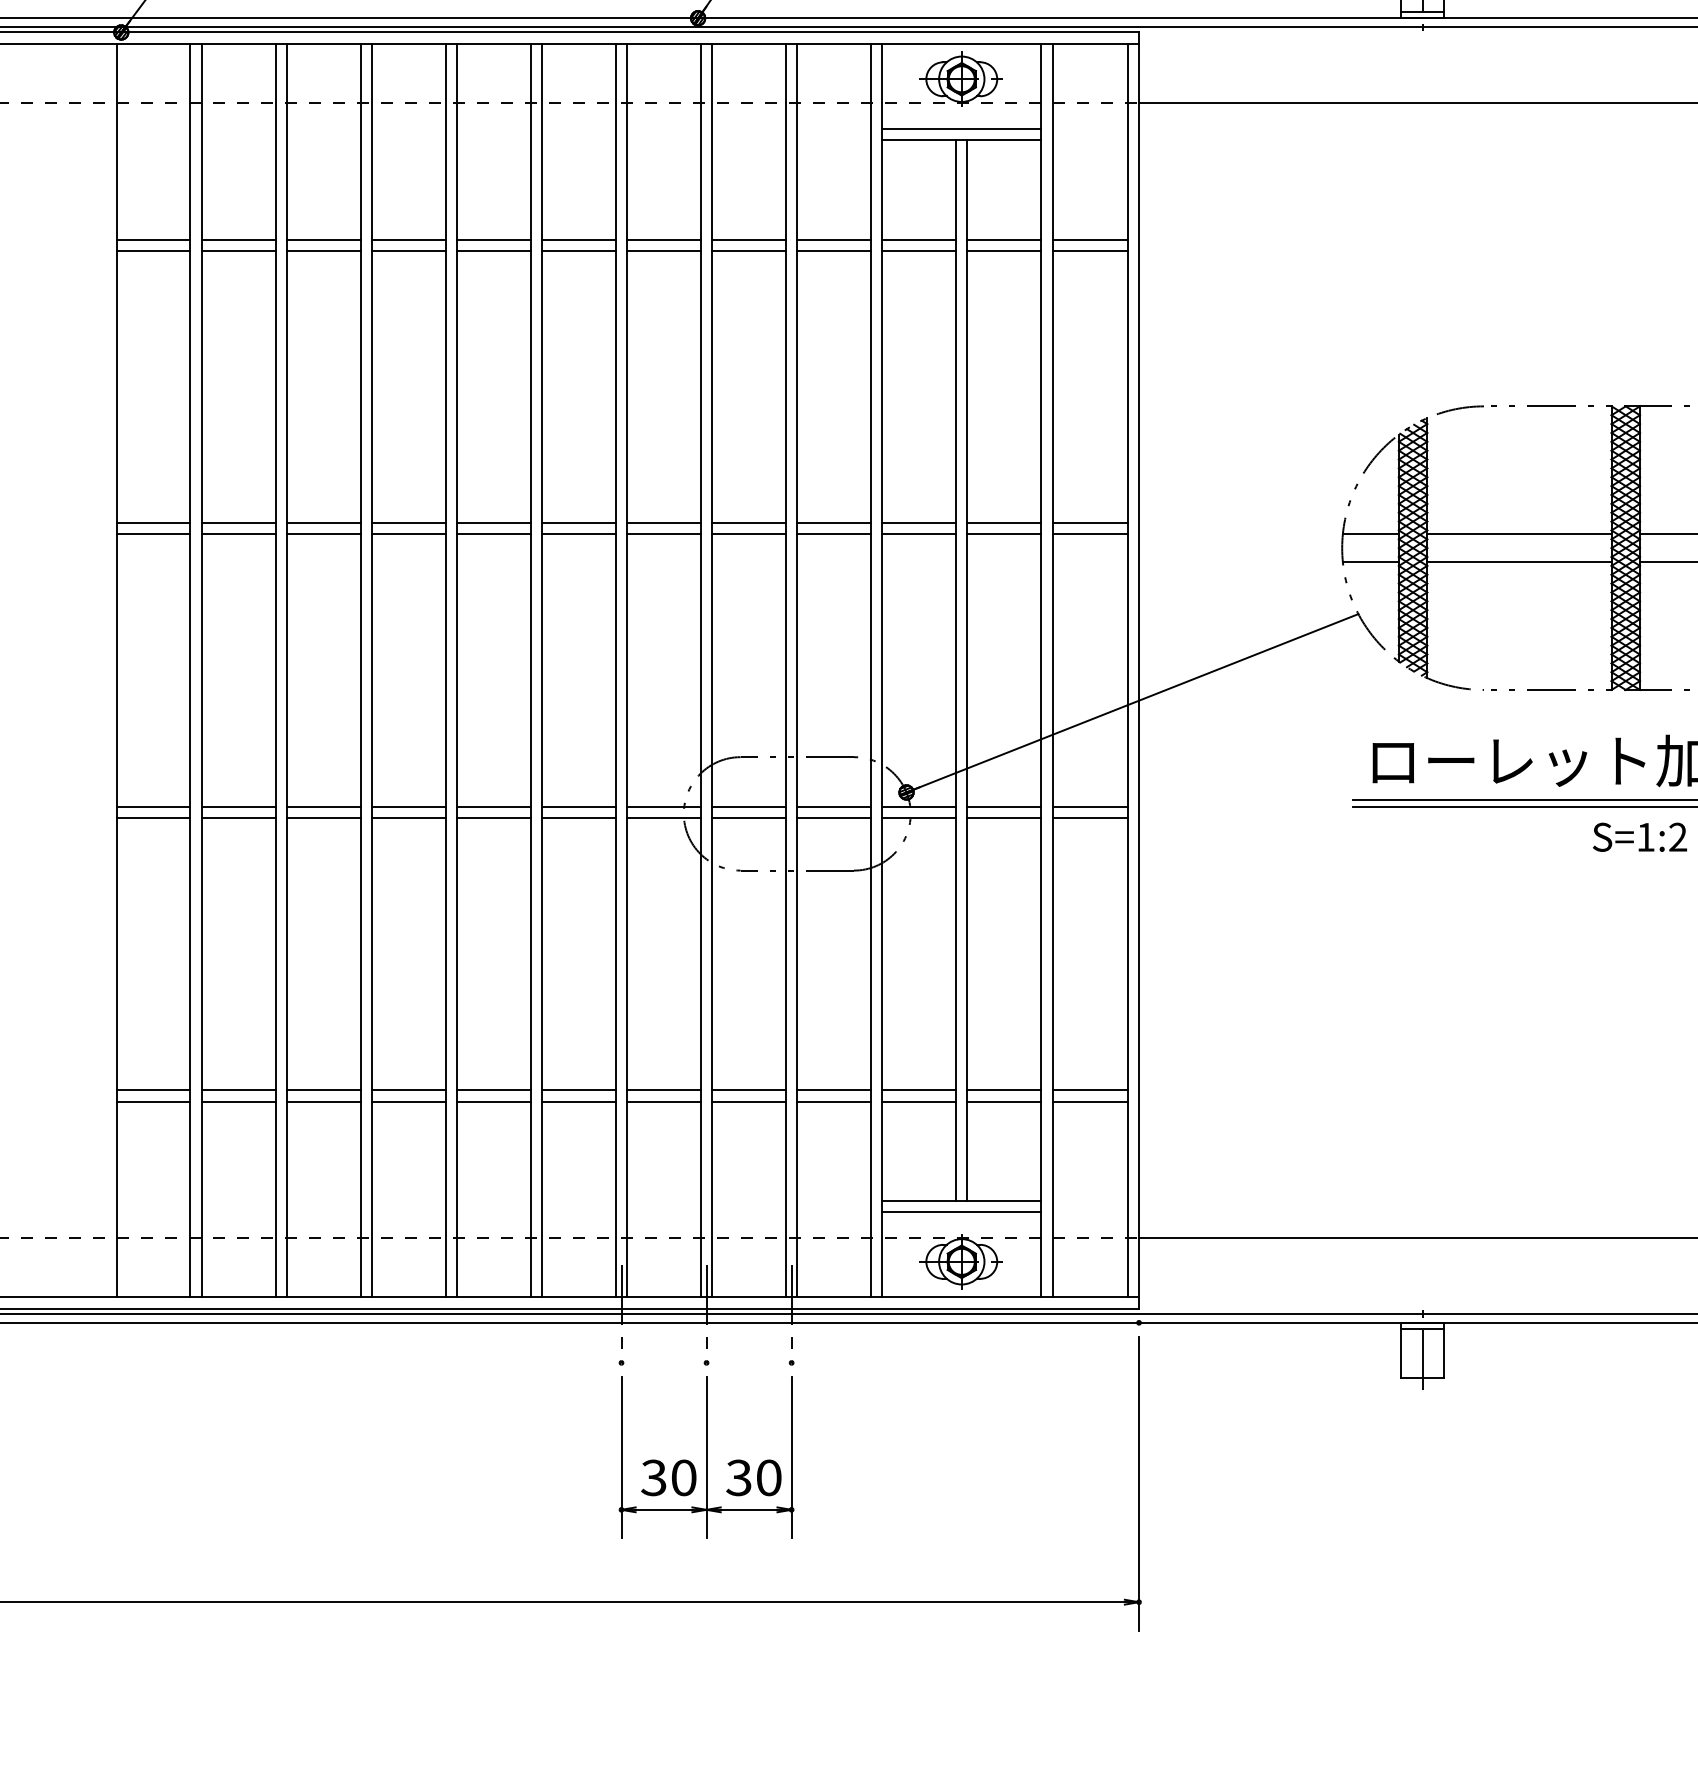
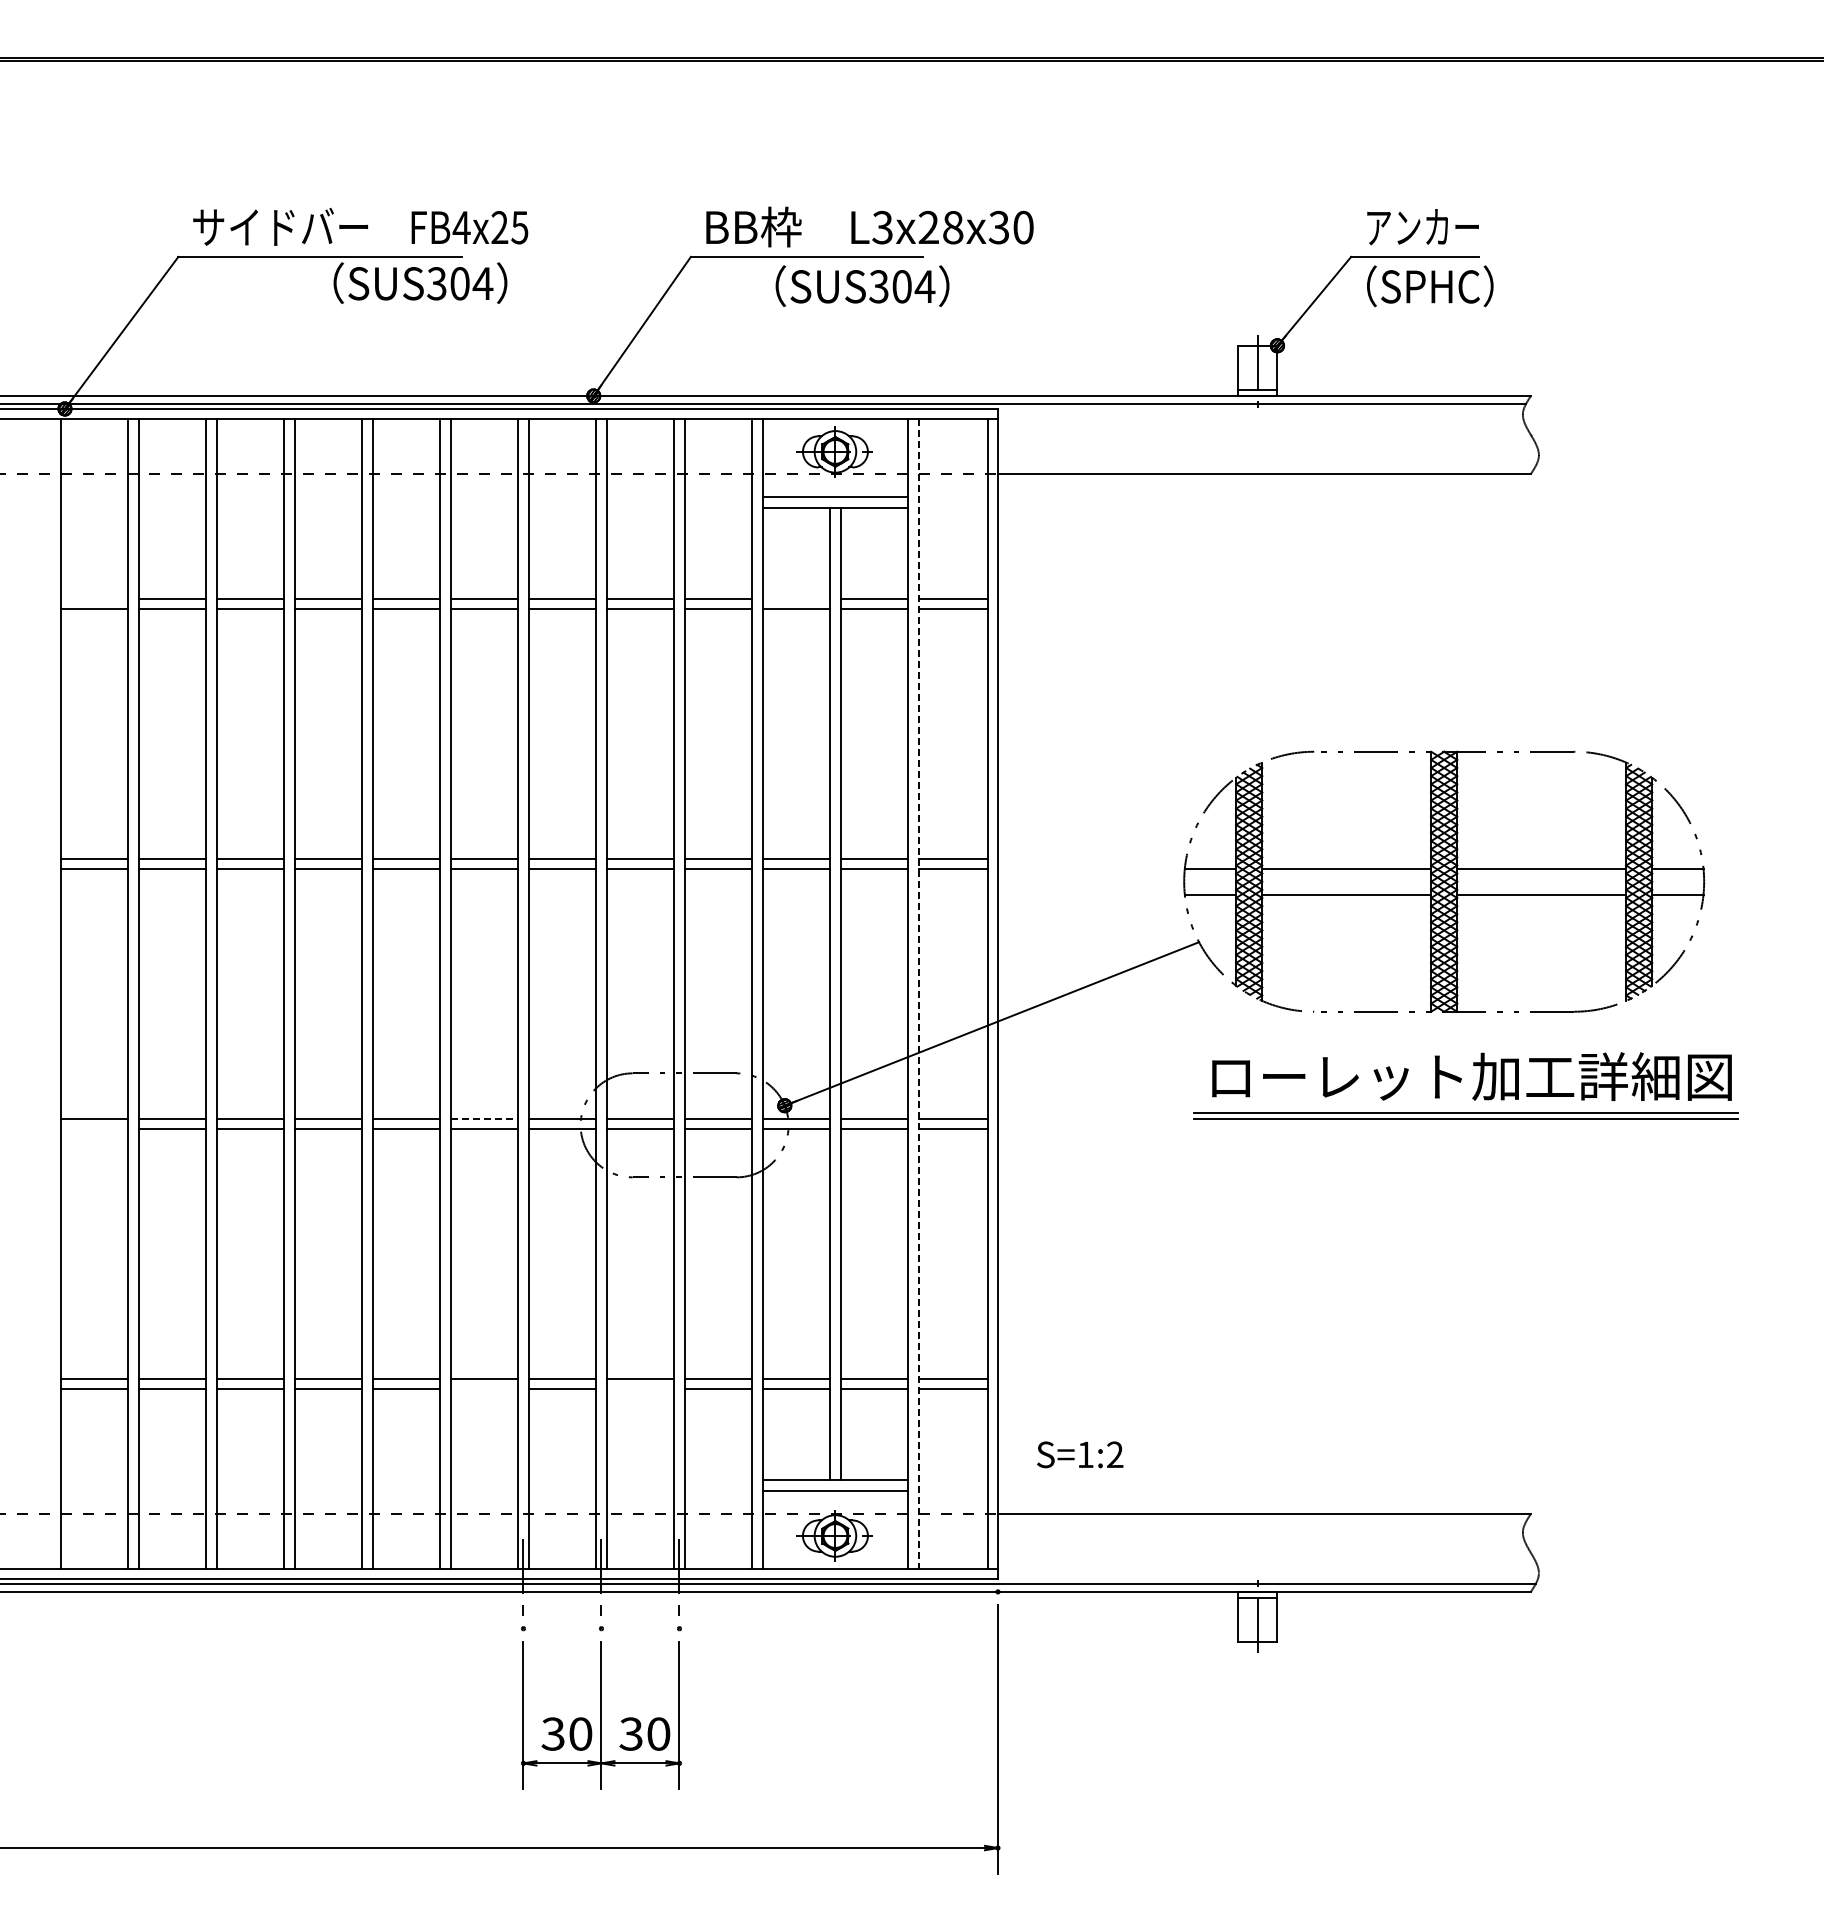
line: (153, 239) -> (94, 598), removed
line: (919, 239) -> (796, 598), removed
line: (1052, 670) -> (918, 993), solid -> dashed
line: (578, 806) -> (484, 1118), solid -> dashed
line: (153, 818) -> (94, 1129), removed
text: (1640, 836) -> (1080, 1454), moved
line: (578, 1102) -> (484, 1389), removed
line: (749, 1102) -> (640, 1389), removed

